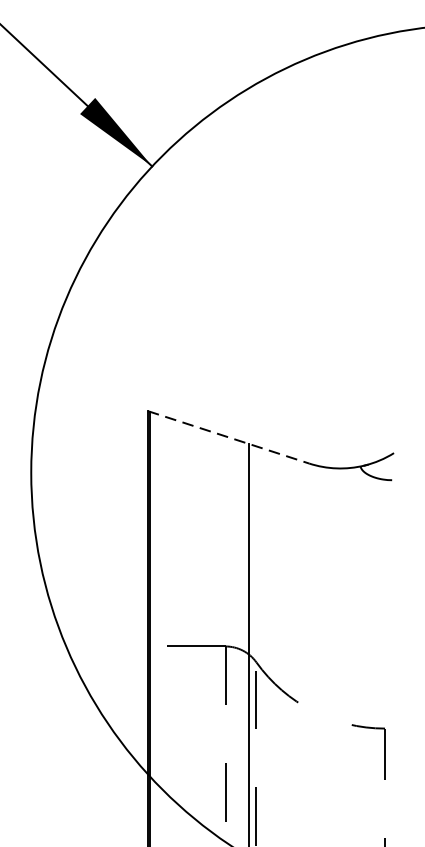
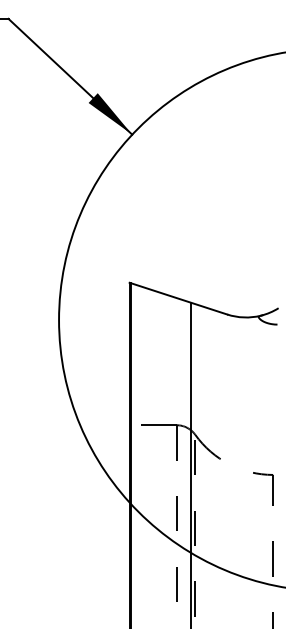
line: (228, 437) -> (178, 298), dashed -> solid

